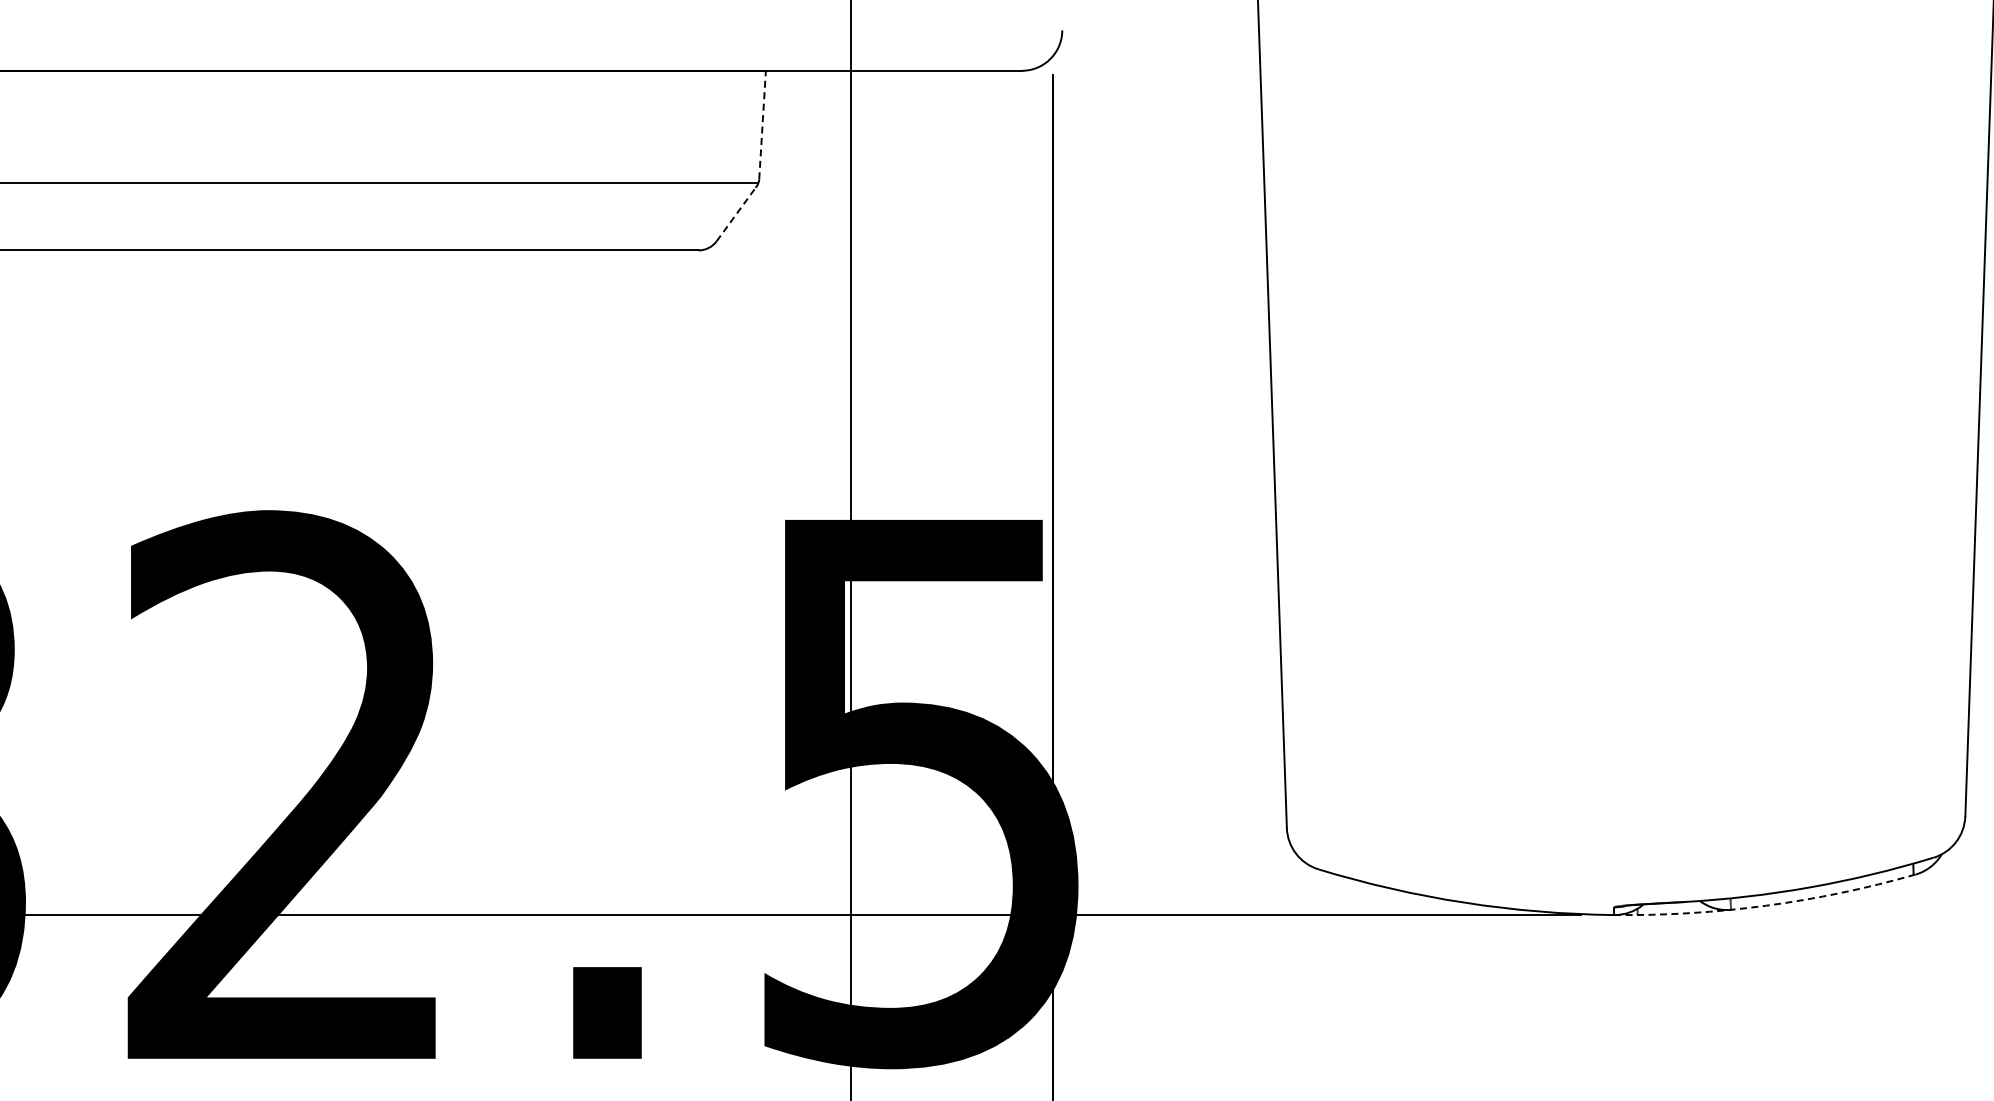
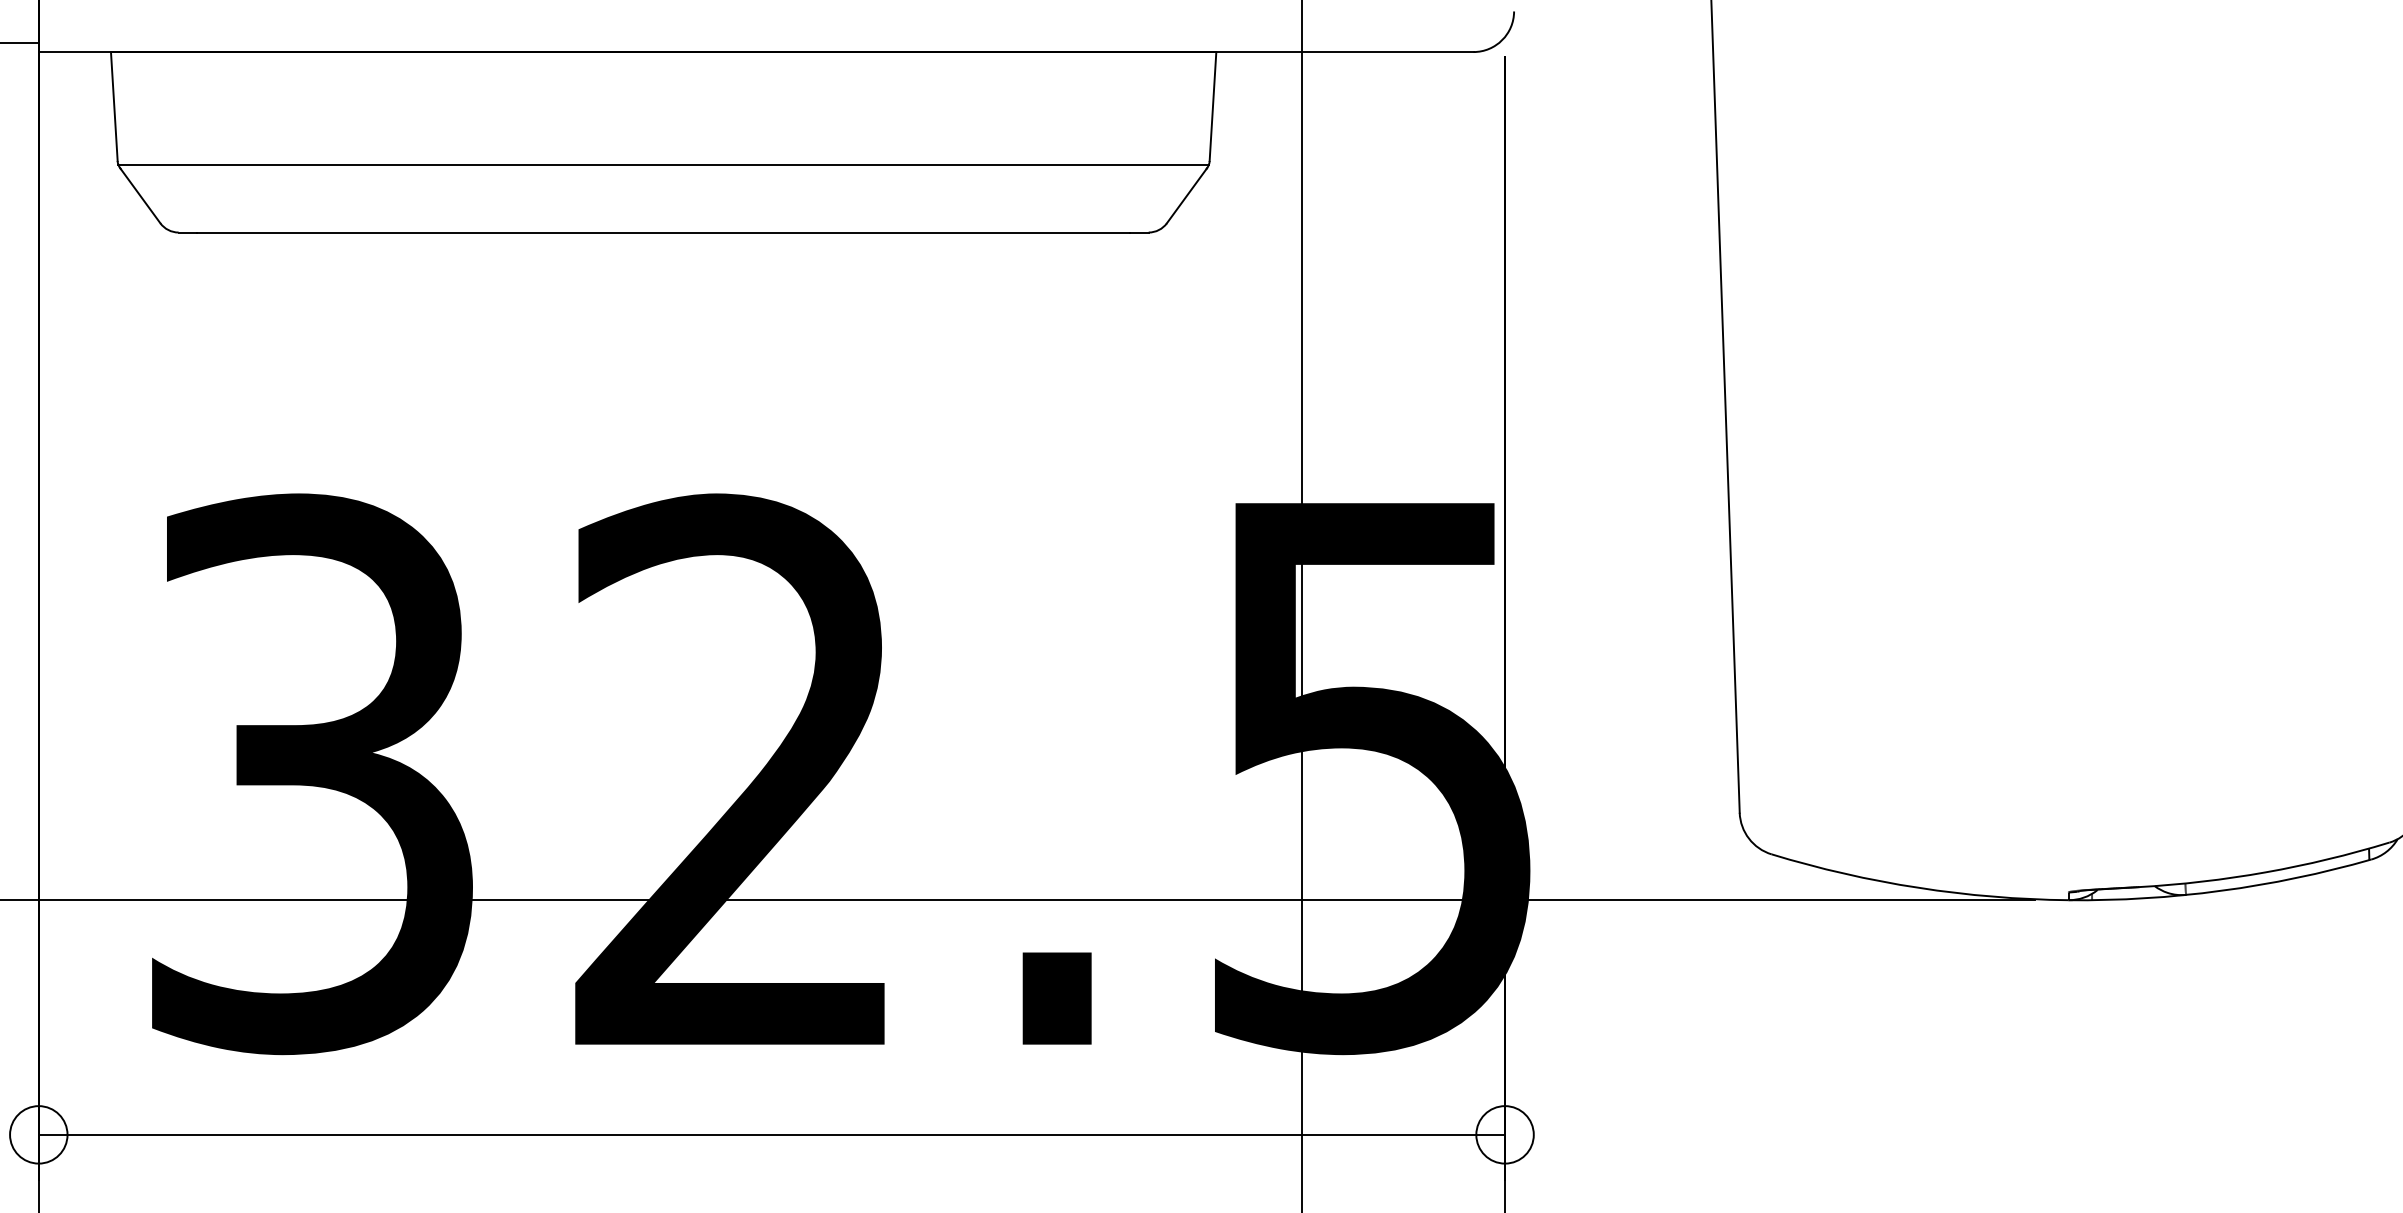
line: (762, 124) -> (1212, 106), dashed -> solid
line: (736, 214) -> (1186, 196), dashed -> solid
arc: (1766, 905) -> (2221, 890), dashed -> solid

